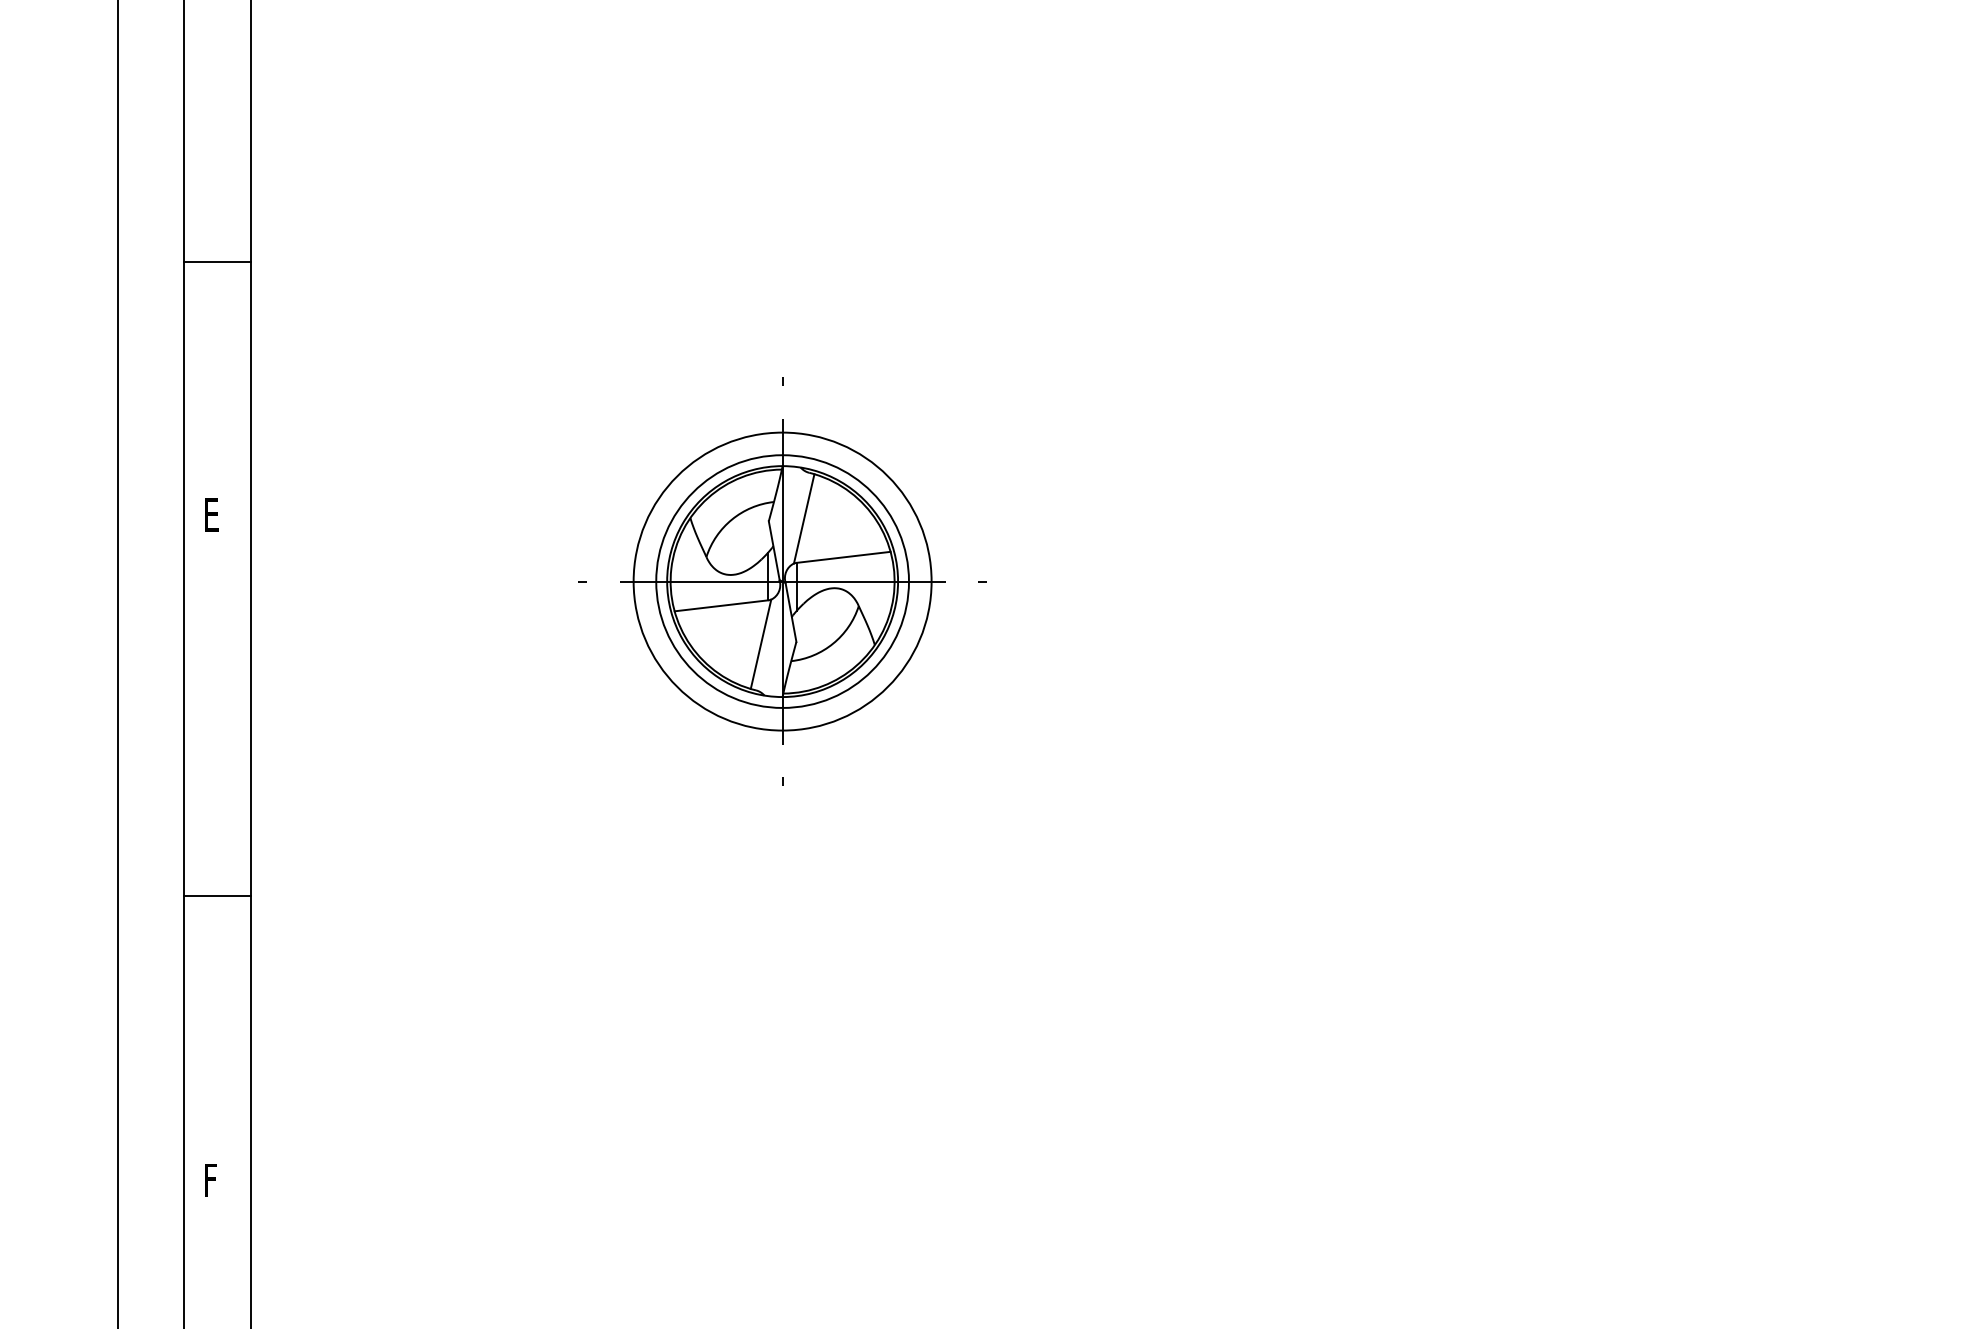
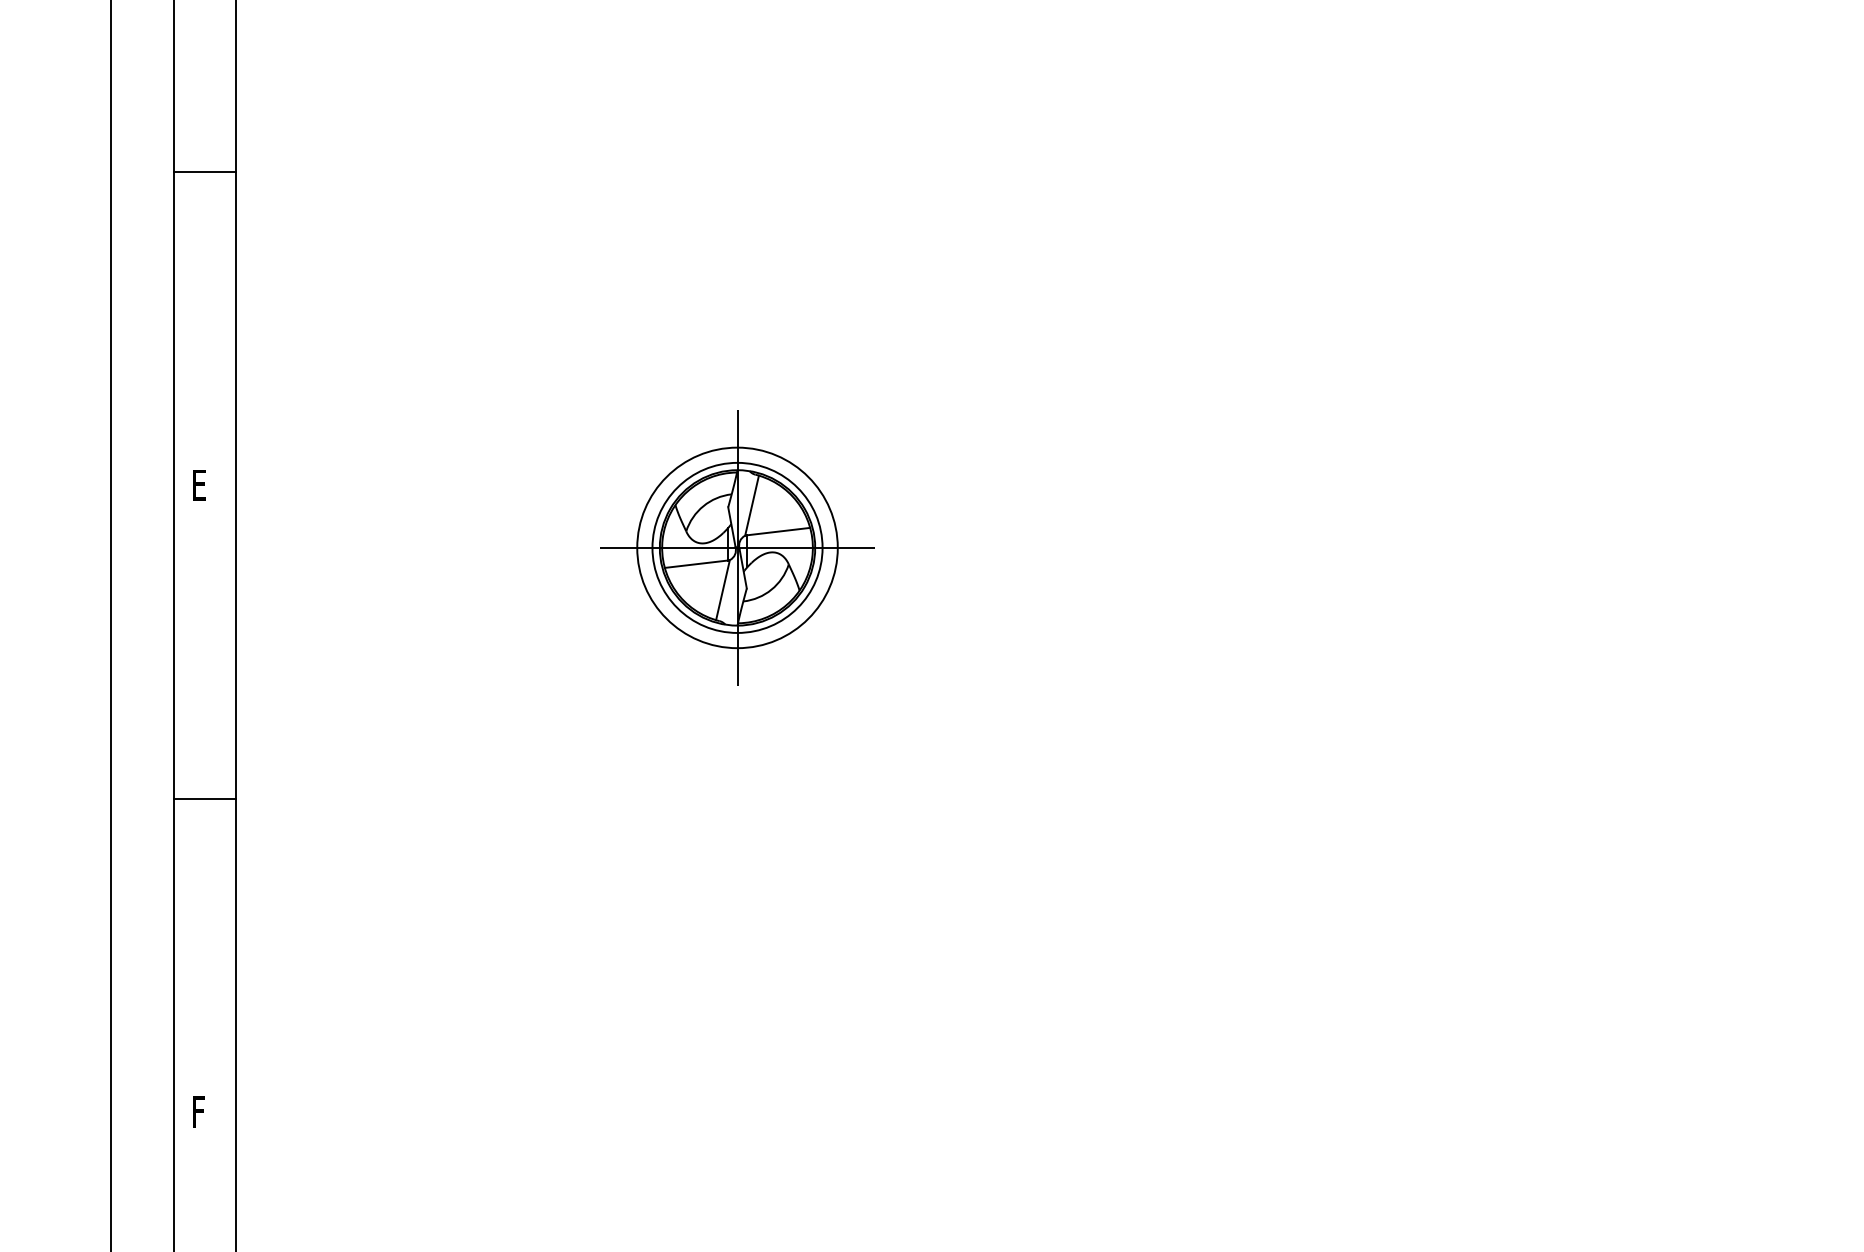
line: (216, 261) -> (204, 171), moved
part: (782, 581) -> (737, 547), size x0.71
line: (216, 896) -> (204, 798), moved

